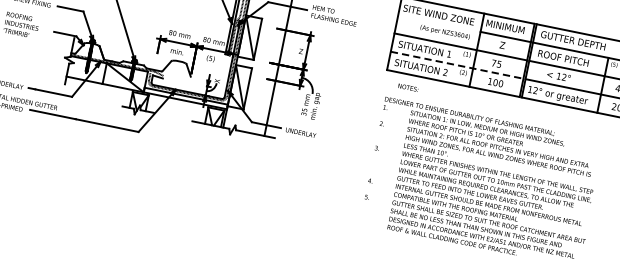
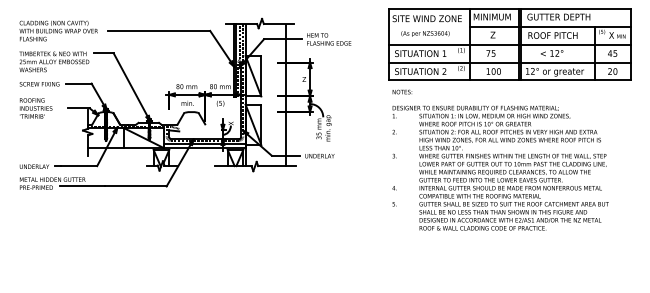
text: (445, 32) -> (425, 33), moved
line: (457, 65) -> (454, 62), dashed -> solid
text: (408, 87) -> (402, 91), moved

